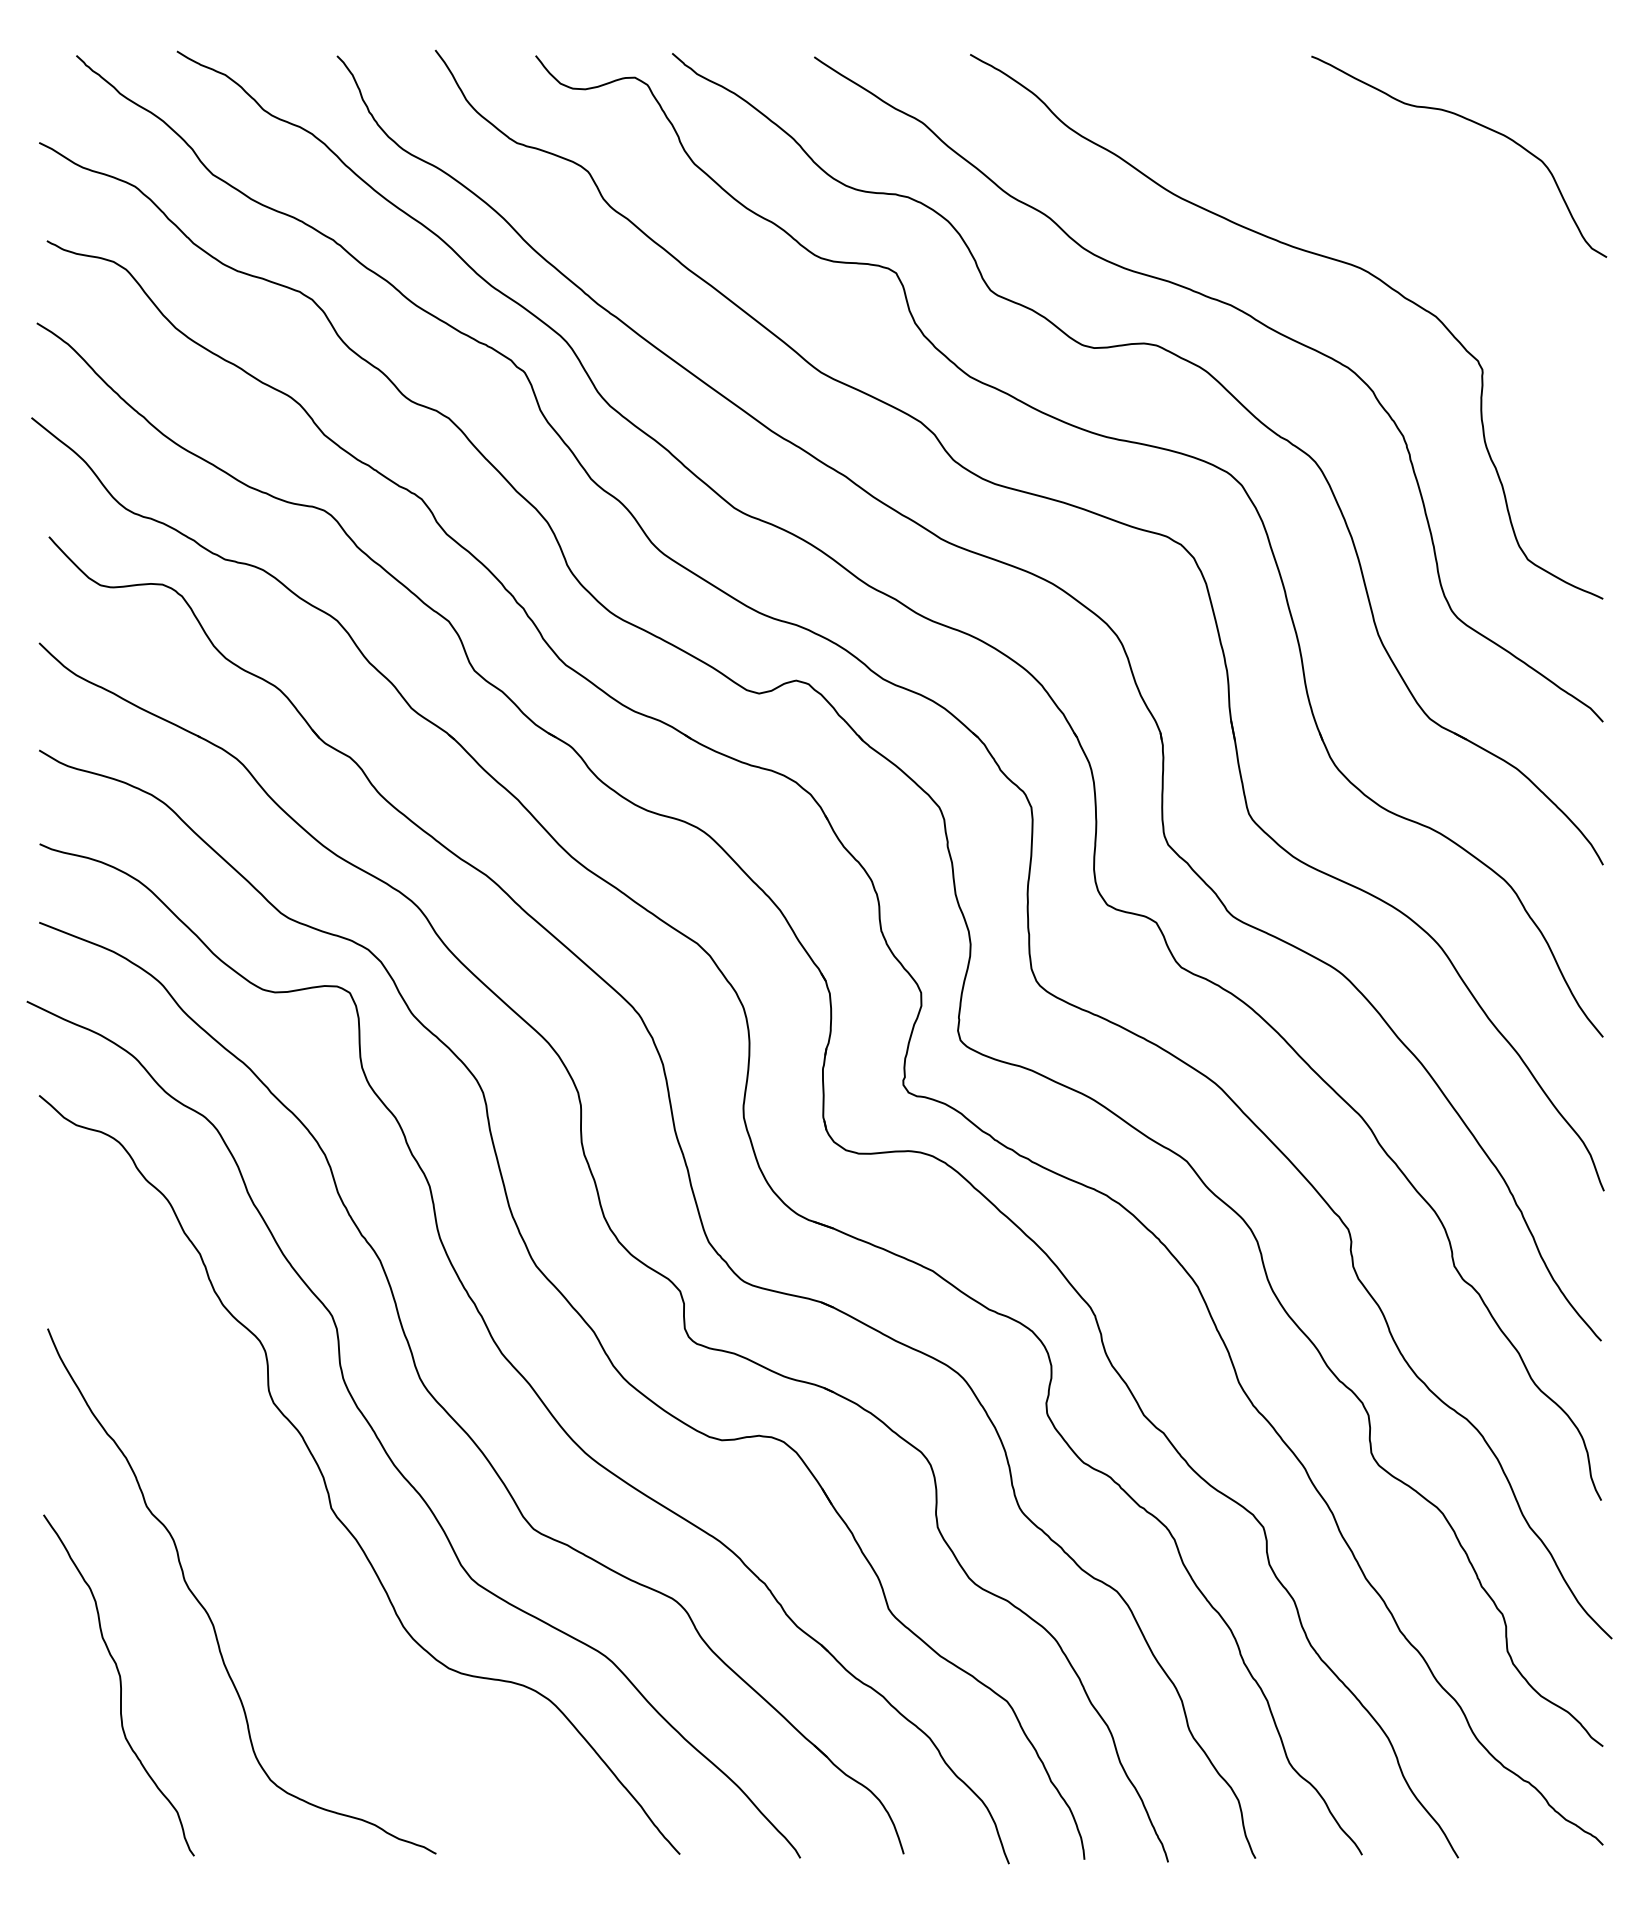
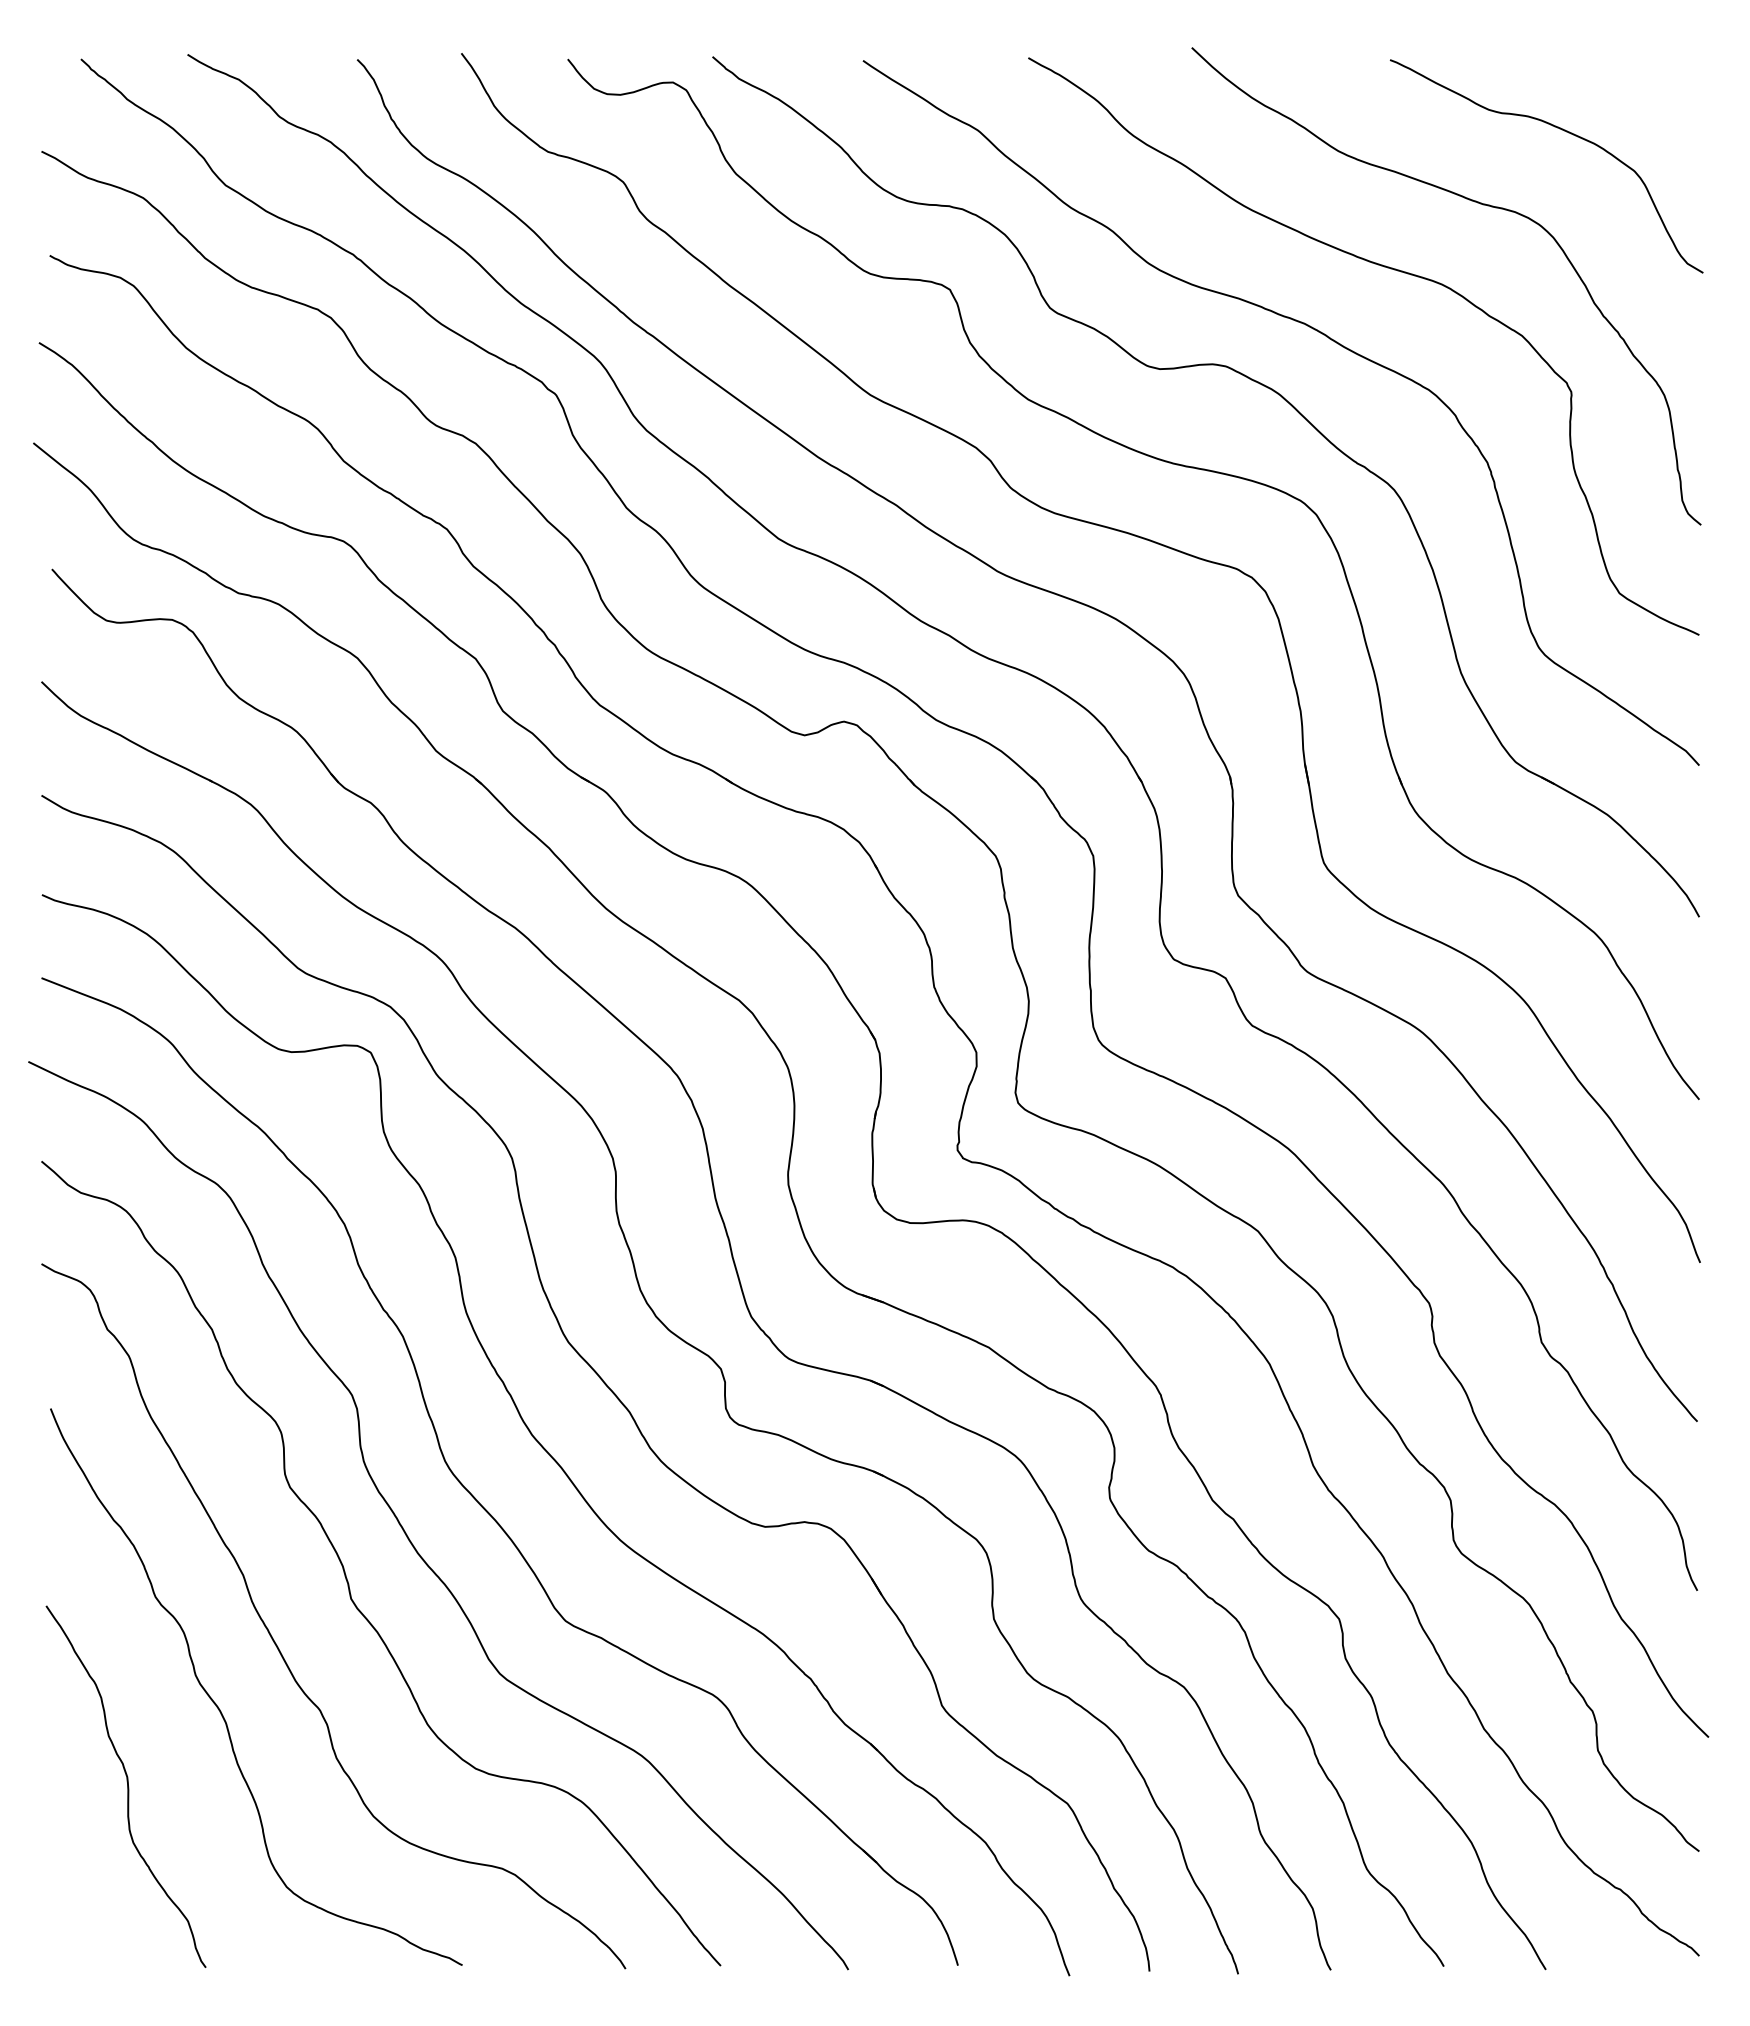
curve: (1391, 190) -> (1474, 202), added
curve: (262, 1553) -> (278, 1646), added

